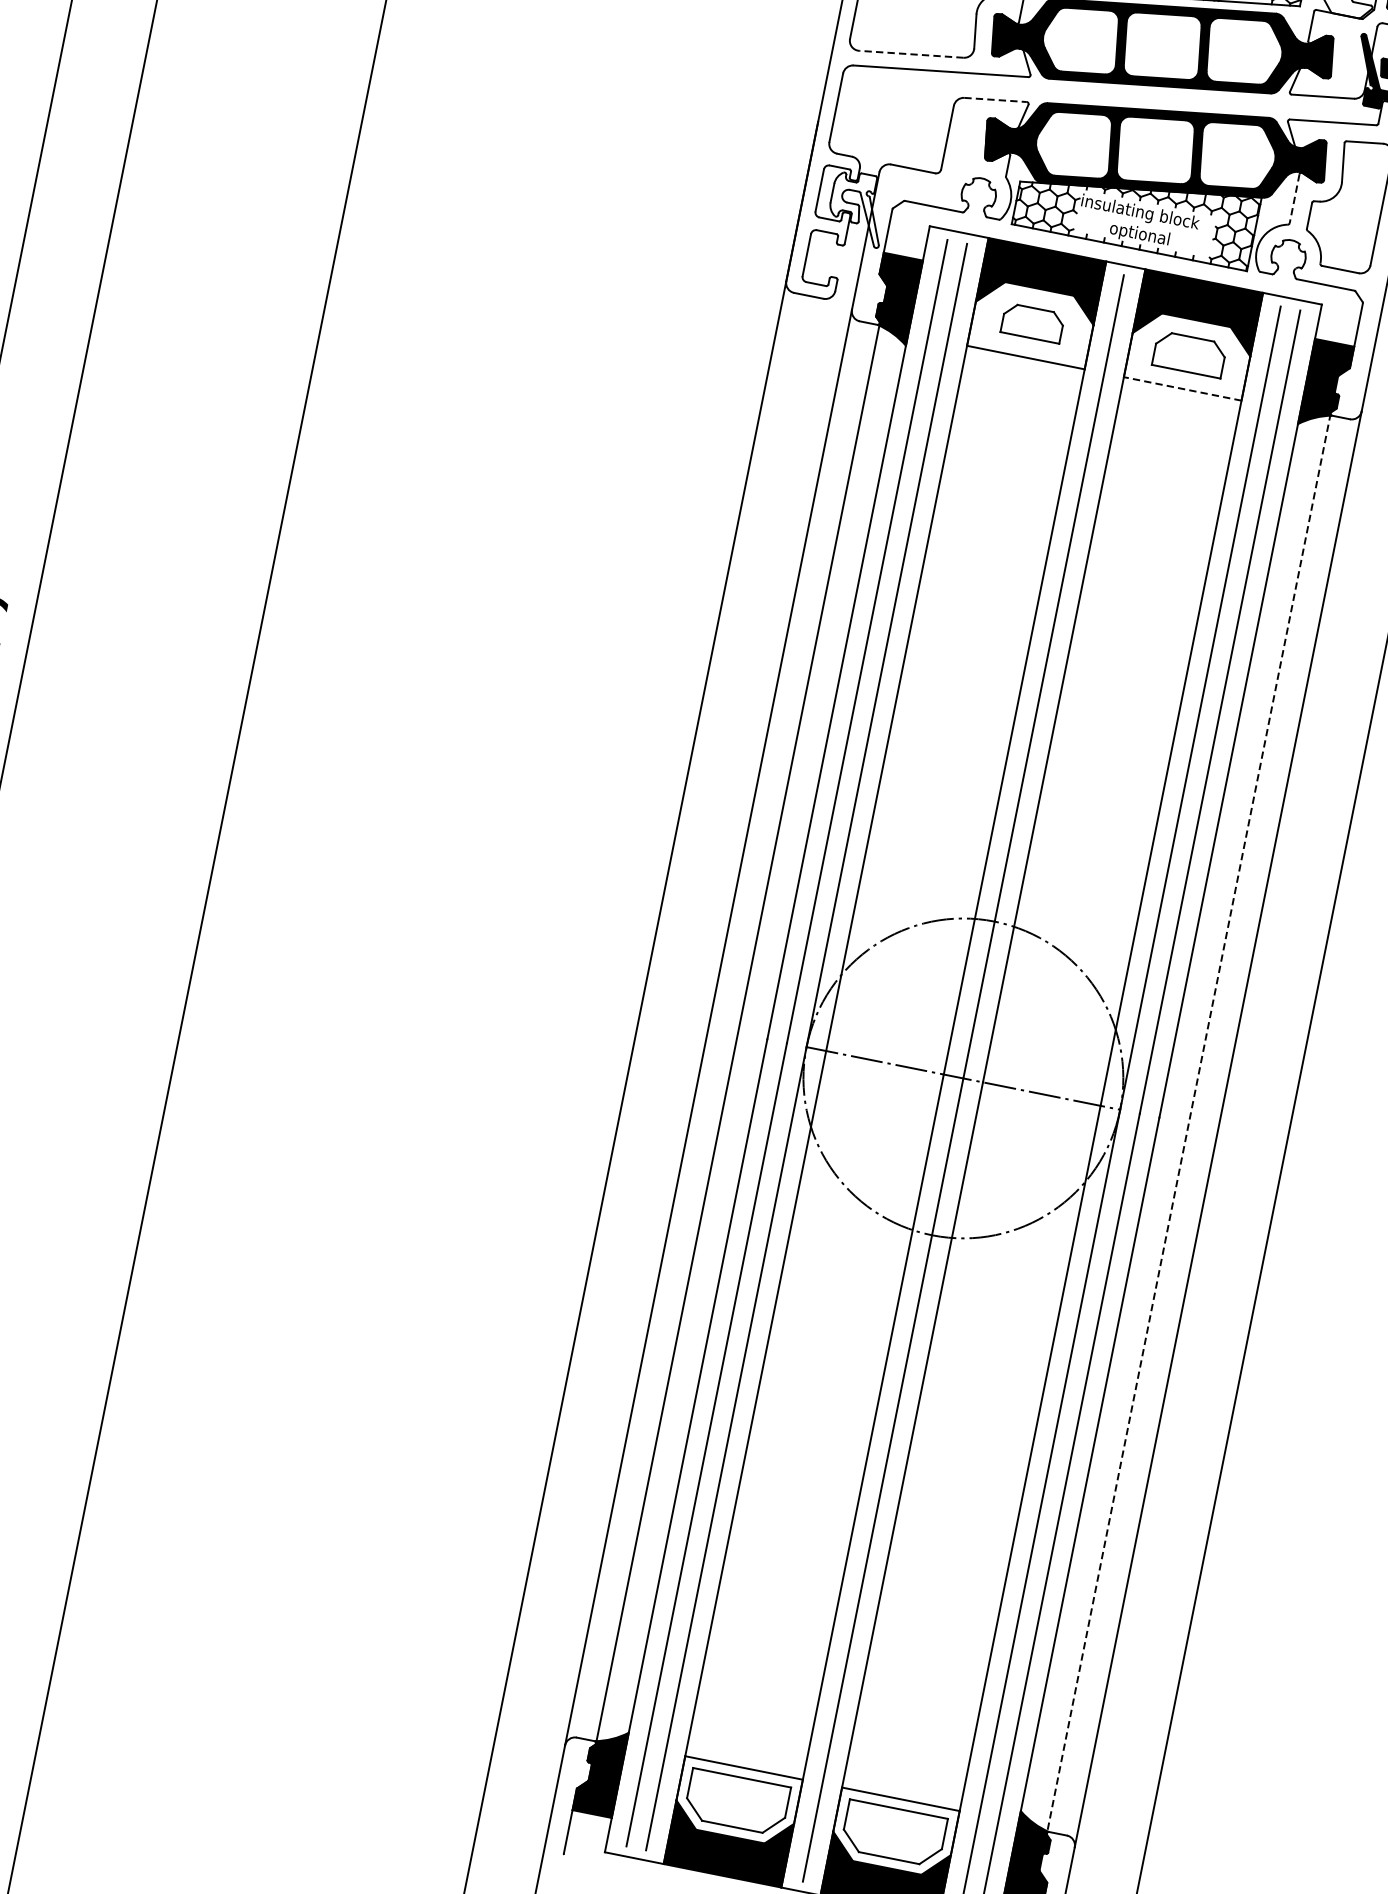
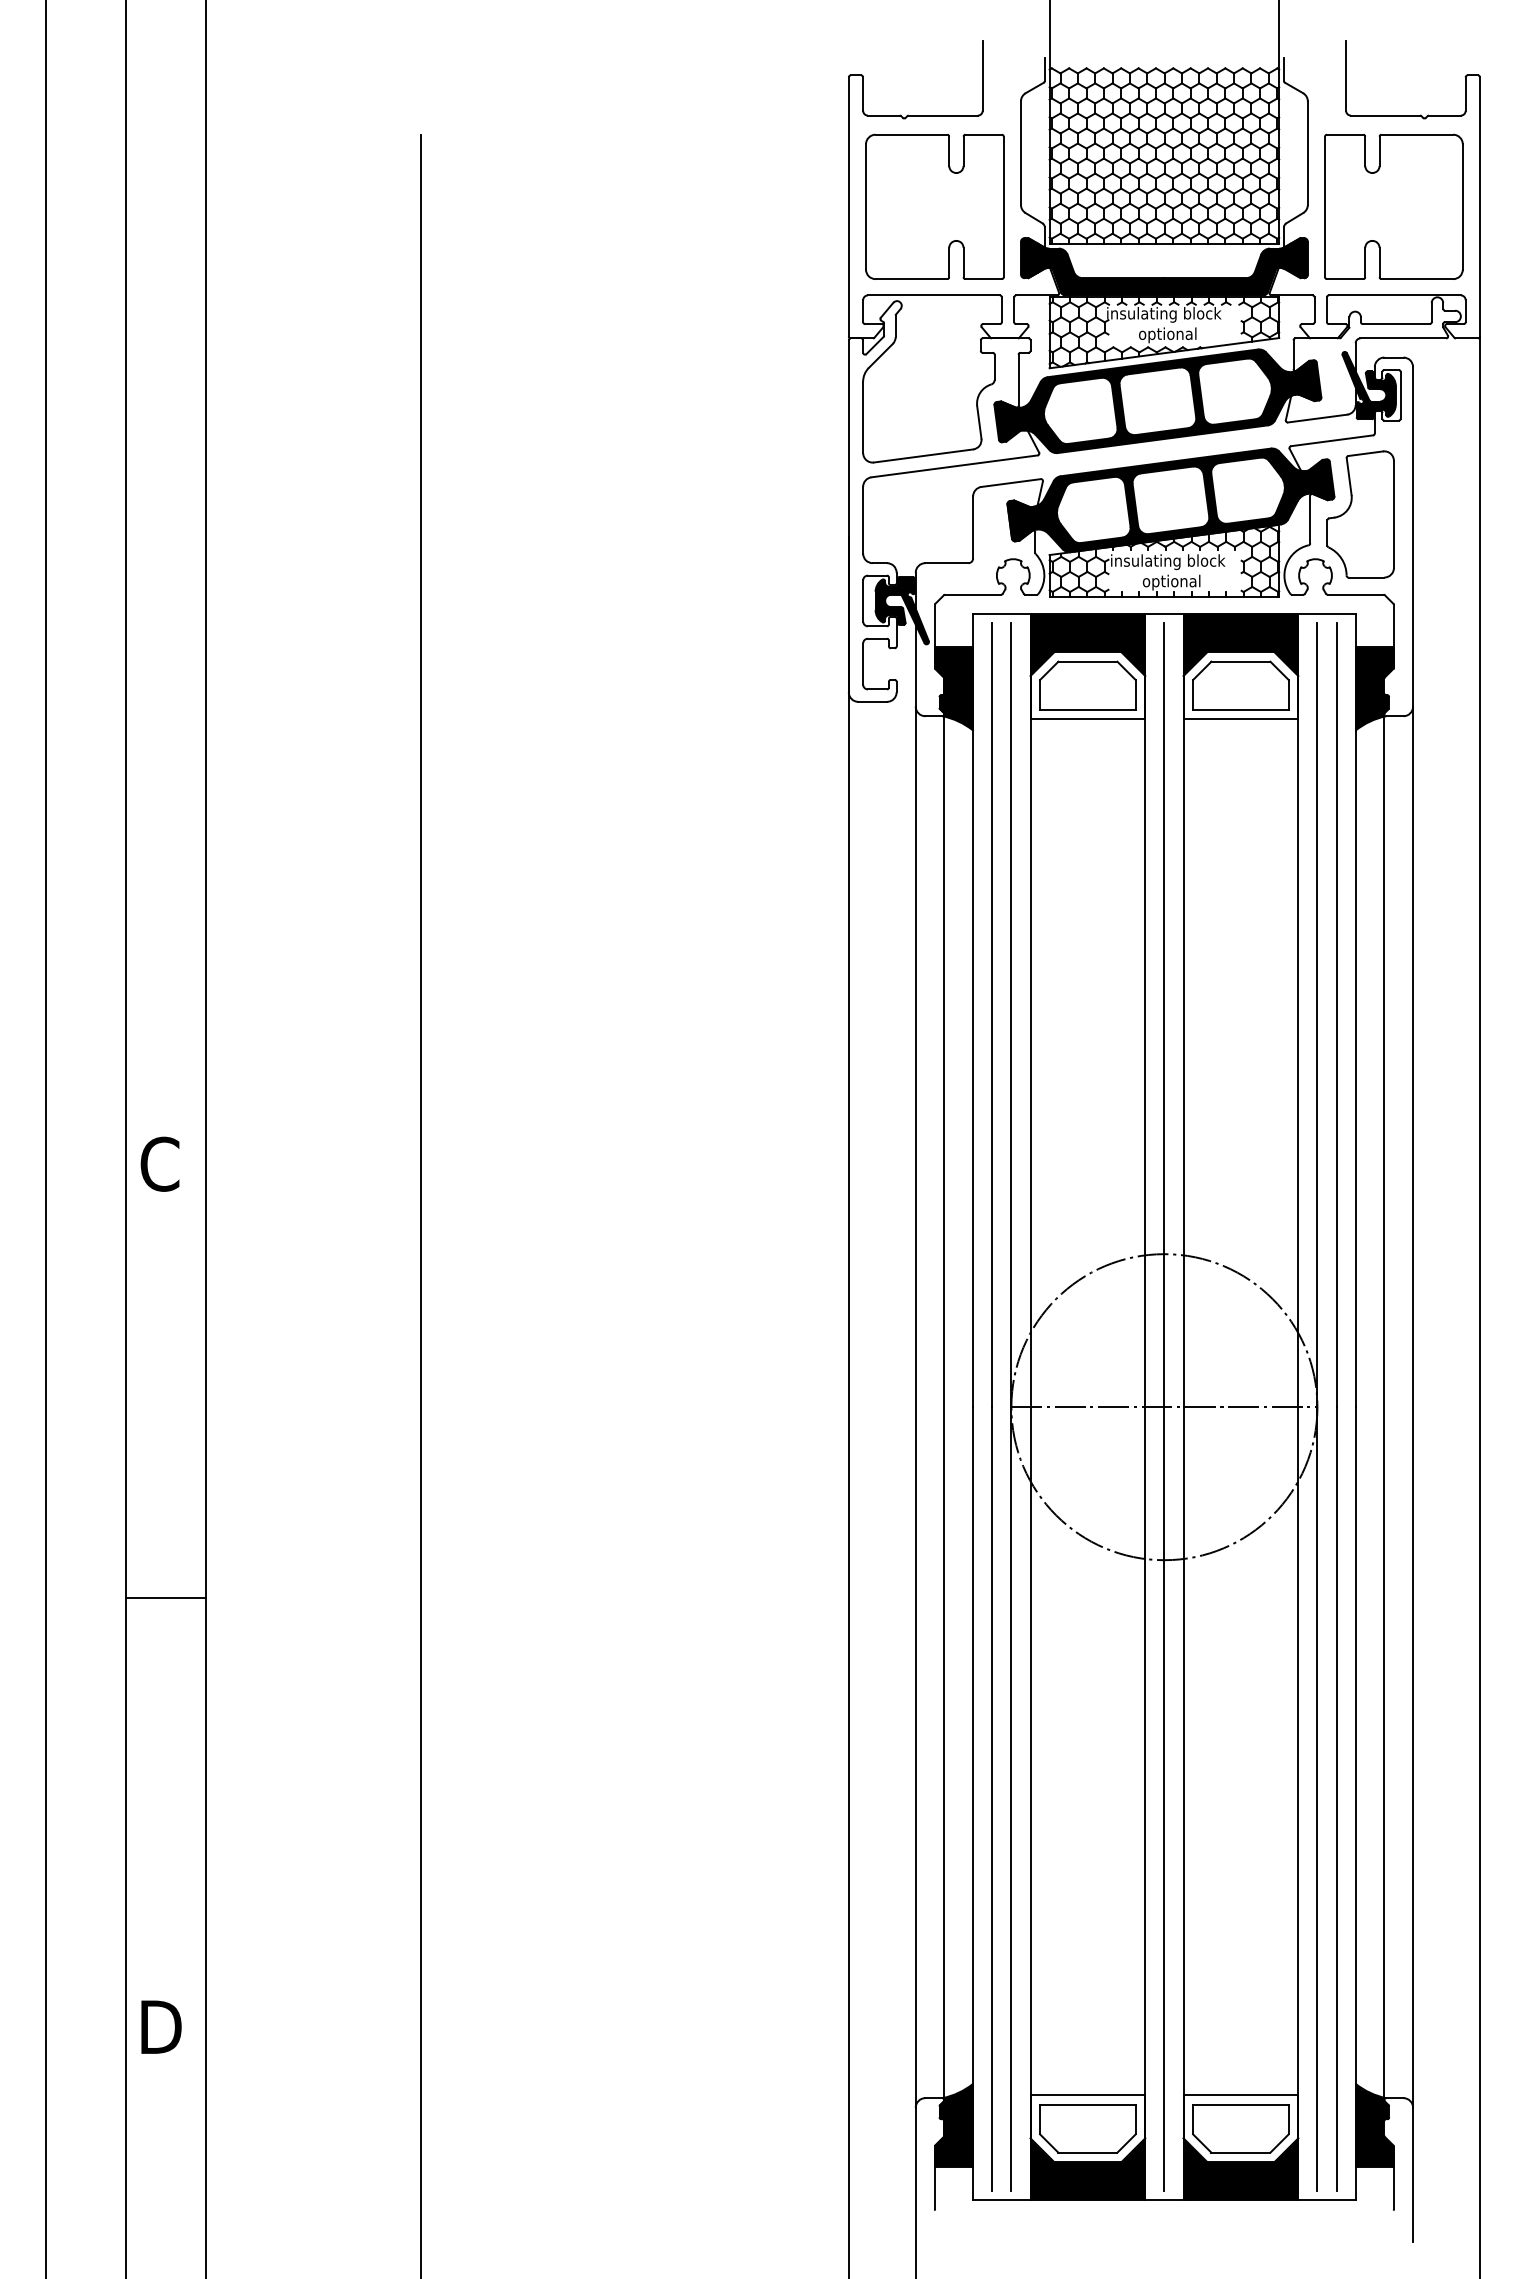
line: (911, 54) -> (923, 456), dashed -> solid
line: (995, 100) -> (1011, 483), dashed -> solid
line: (1294, 198) -> (1310, 519), dashed -> solid
fill: (857, 208) -> (901, 610), added
part: (1032, 323) -> (1087, 685), size x1.67
part: (1189, 354) -> (1240, 685), size x1.43
line: (1182, 389) -> (1240, 719), dashed -> solid
line: (1188, 1123) -> (1384, 1407), dashed -> solid

